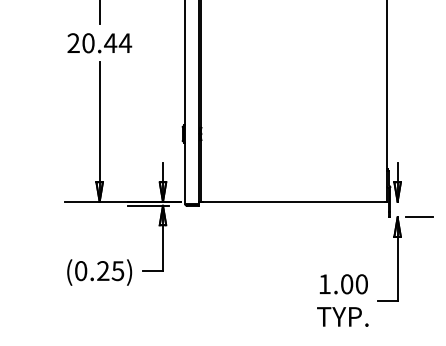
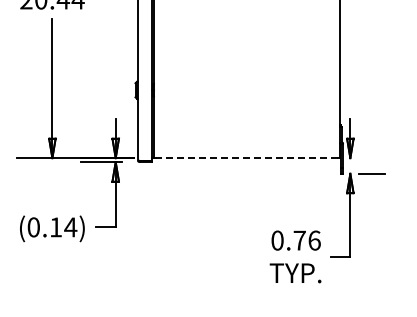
line: (293, 201) -> (246, 157), solid -> dashed
text: (110, 271) -> (63, 227), (0.25) -> (0.14)
text: (343, 284) -> (296, 240), 1.00 -> 0.76

